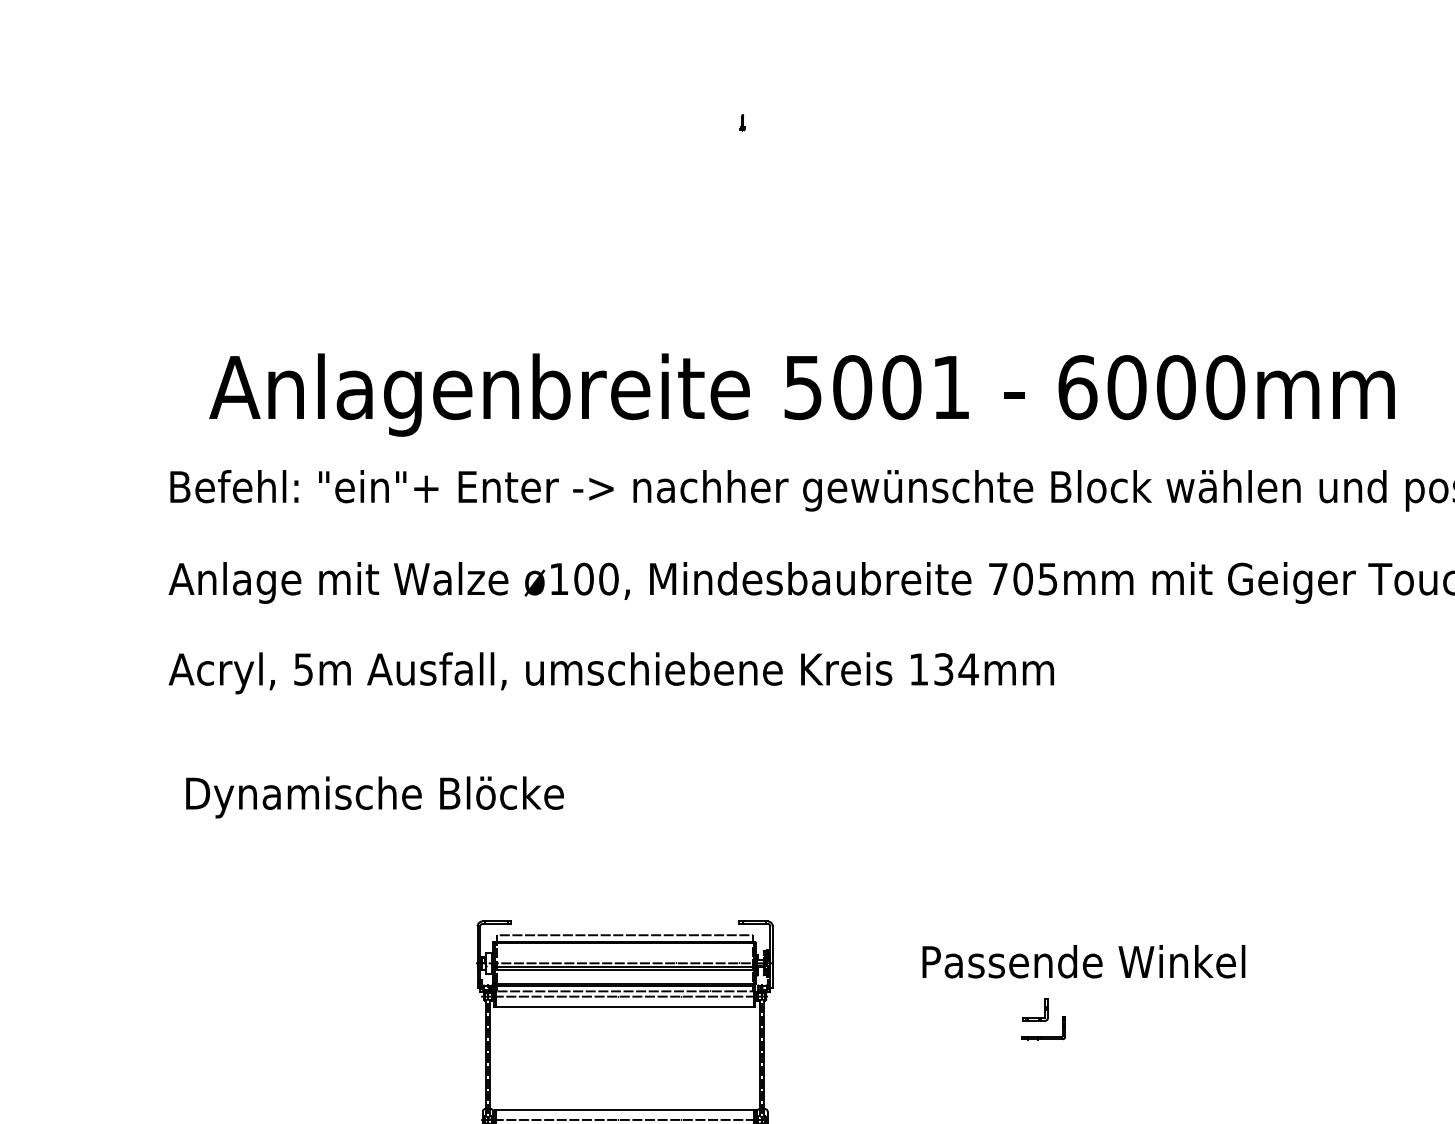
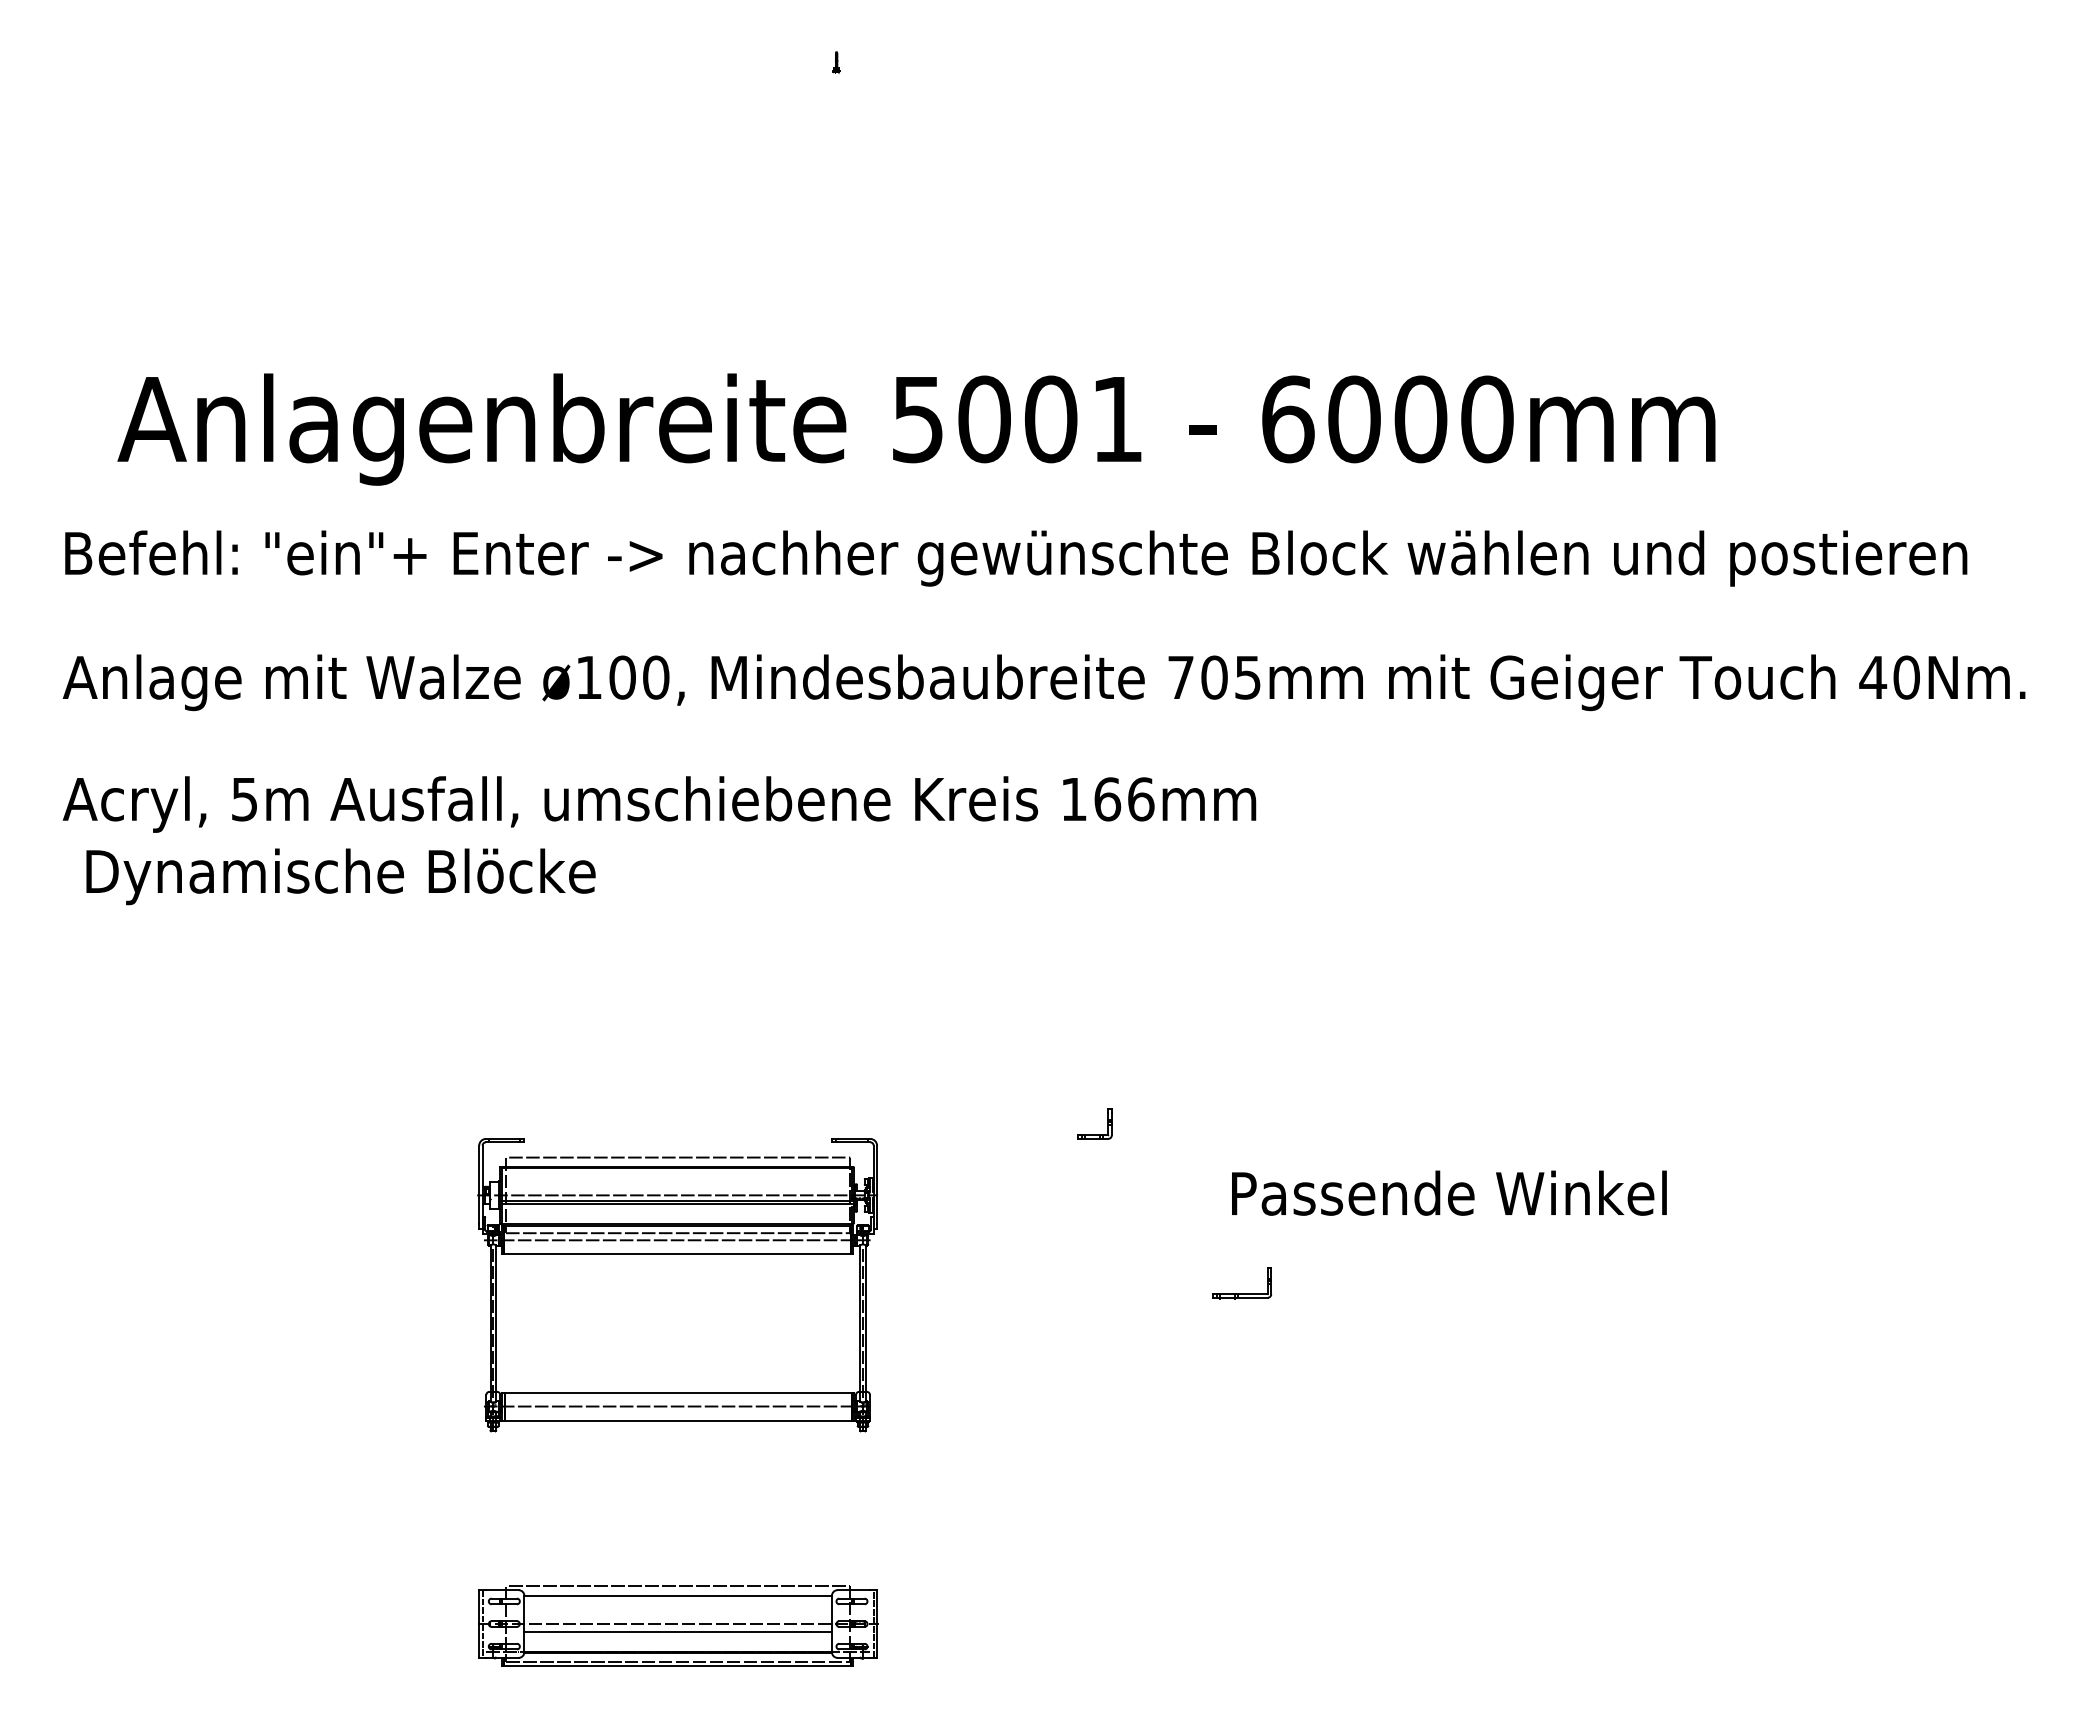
text: (956, 669) -> (1124, 799), 134mm -> 166mm
text: (374, 797) -> (340, 876), moved
text: (1084, 961) -> (1449, 1192), moved
part: (1035, 1017) -> (1094, 1134), moved

